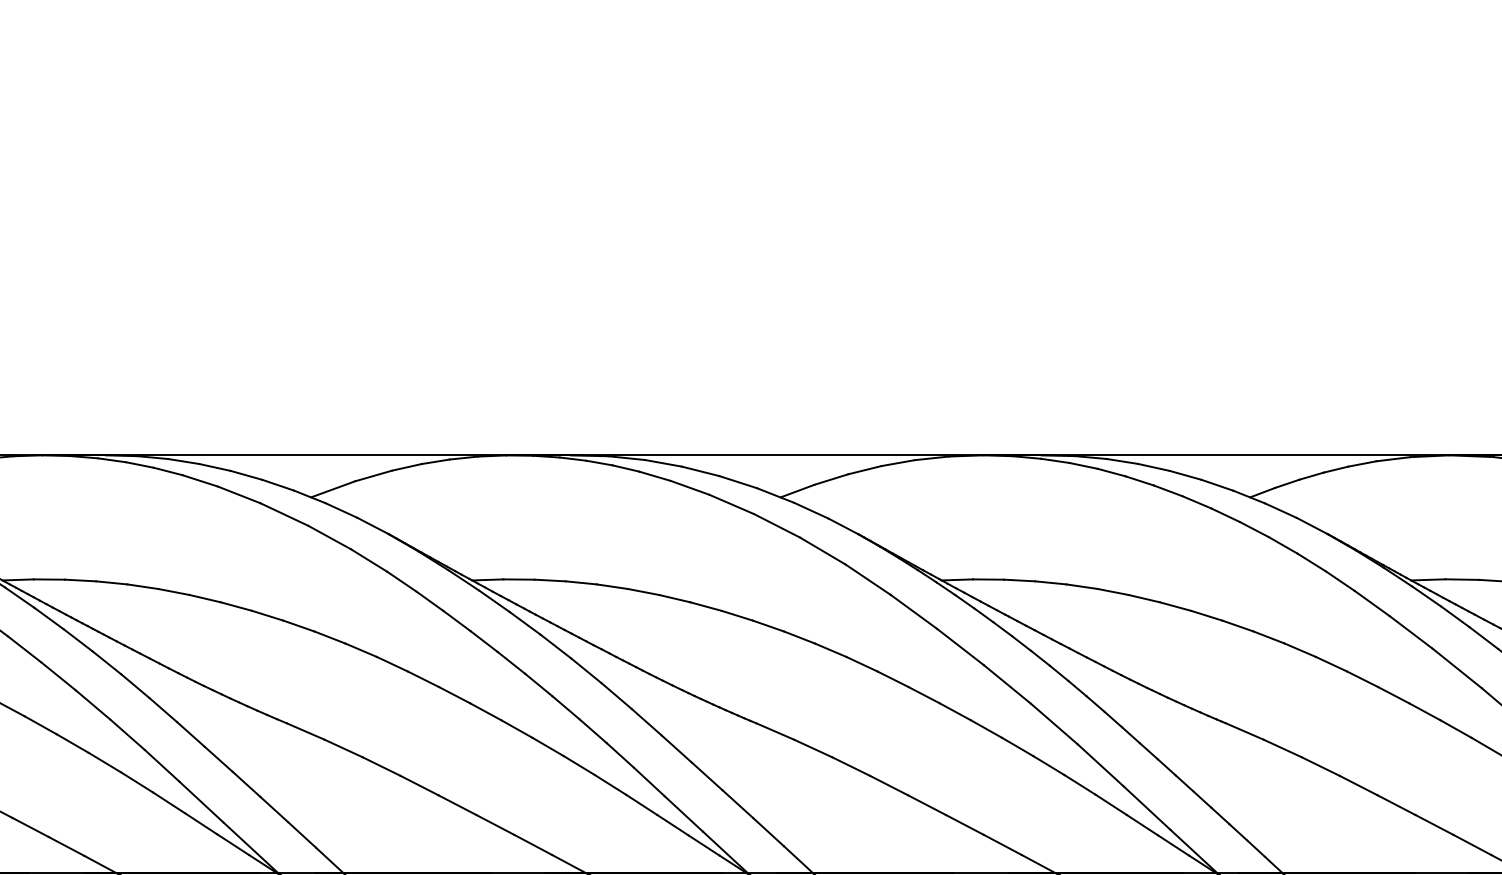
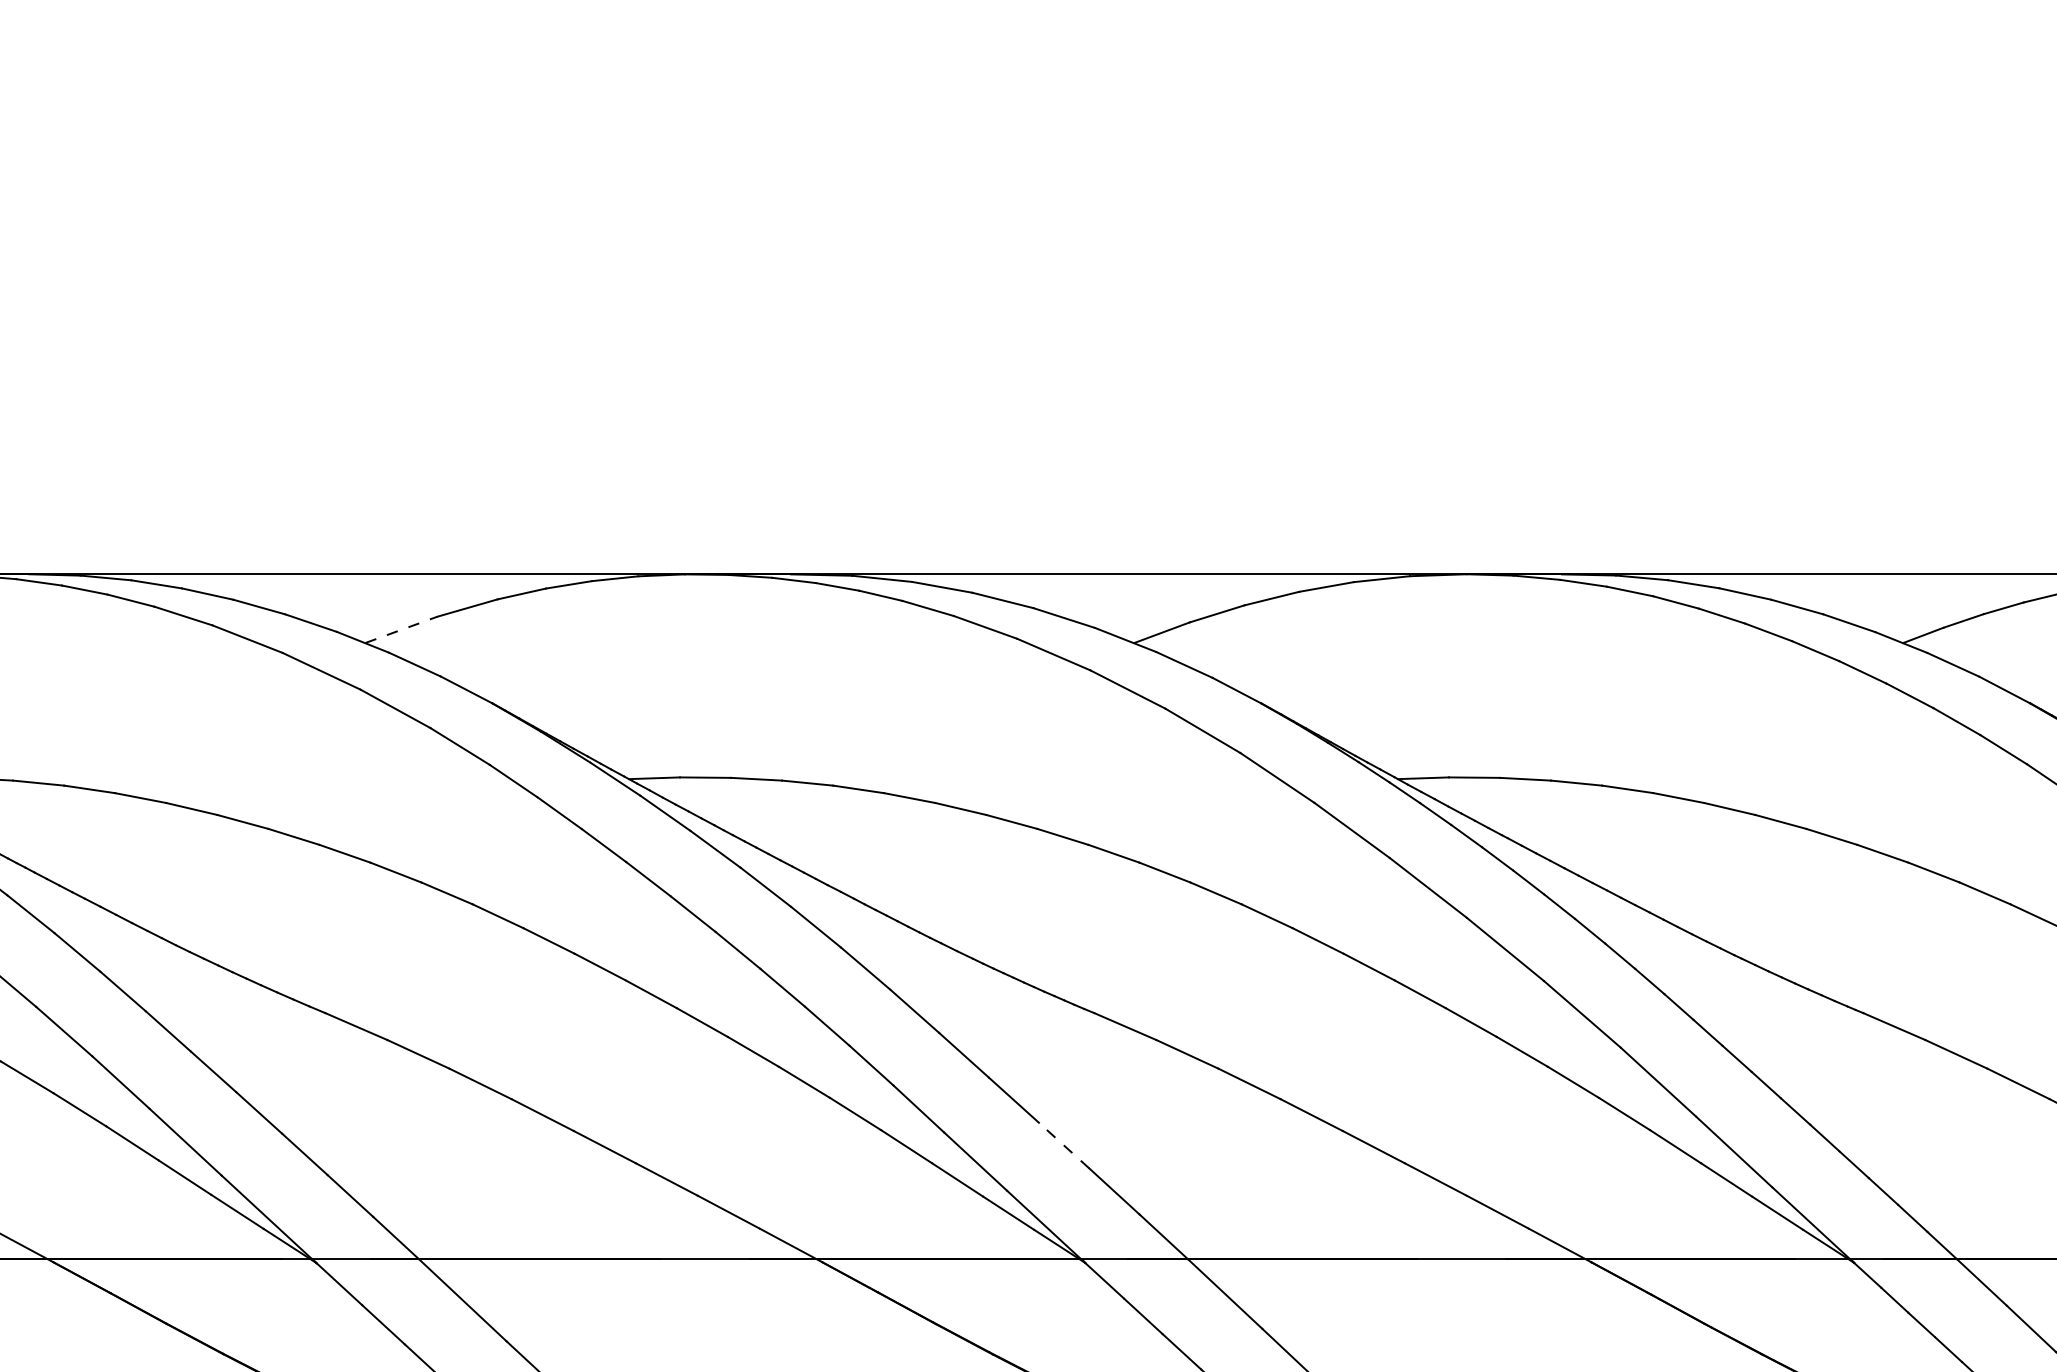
line: (333, 489) -> (401, 630), solid -> dashed
line: (737, 804) -> (1063, 1146), solid -> dashed

